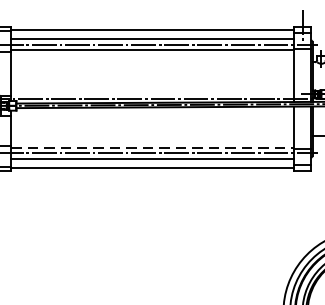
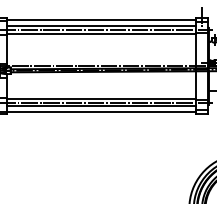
line: (153, 147) -> (102, 98), dashed -> solid

